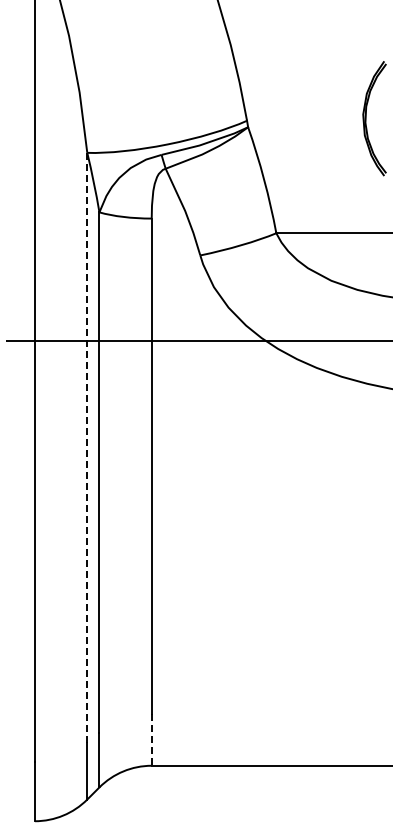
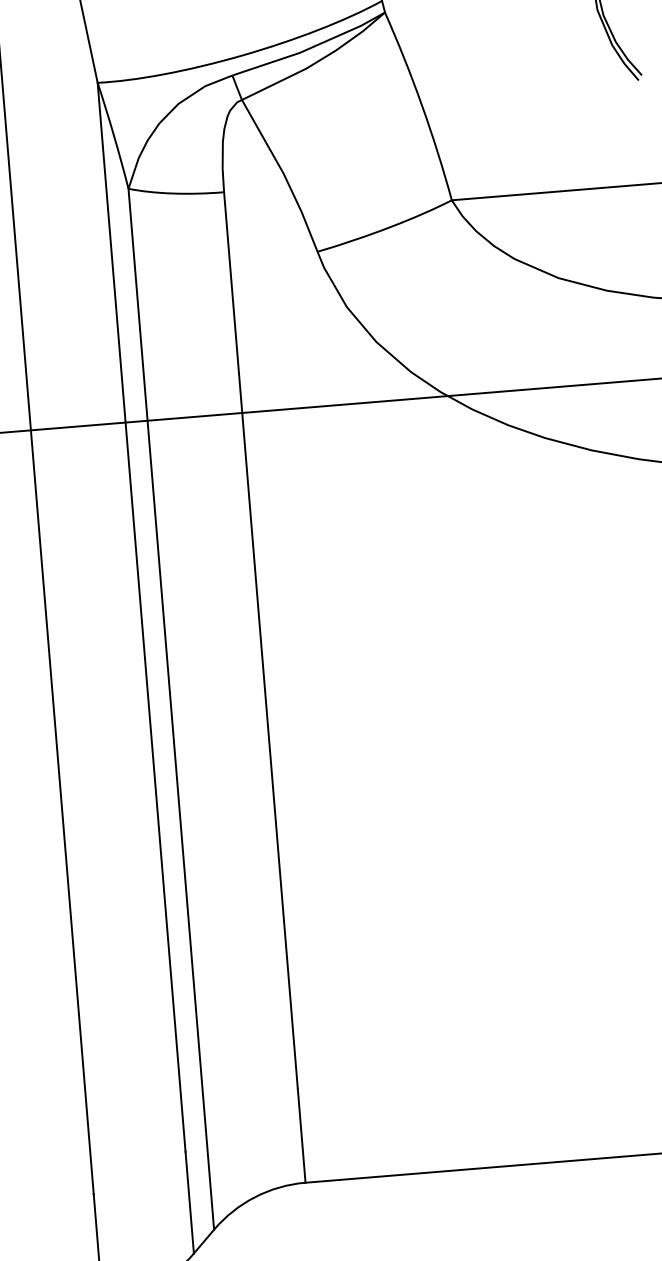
line: (87, 448) -> (142, 617), dashed -> solid
line: (151, 740) -> (301, 1137), dashed -> solid

